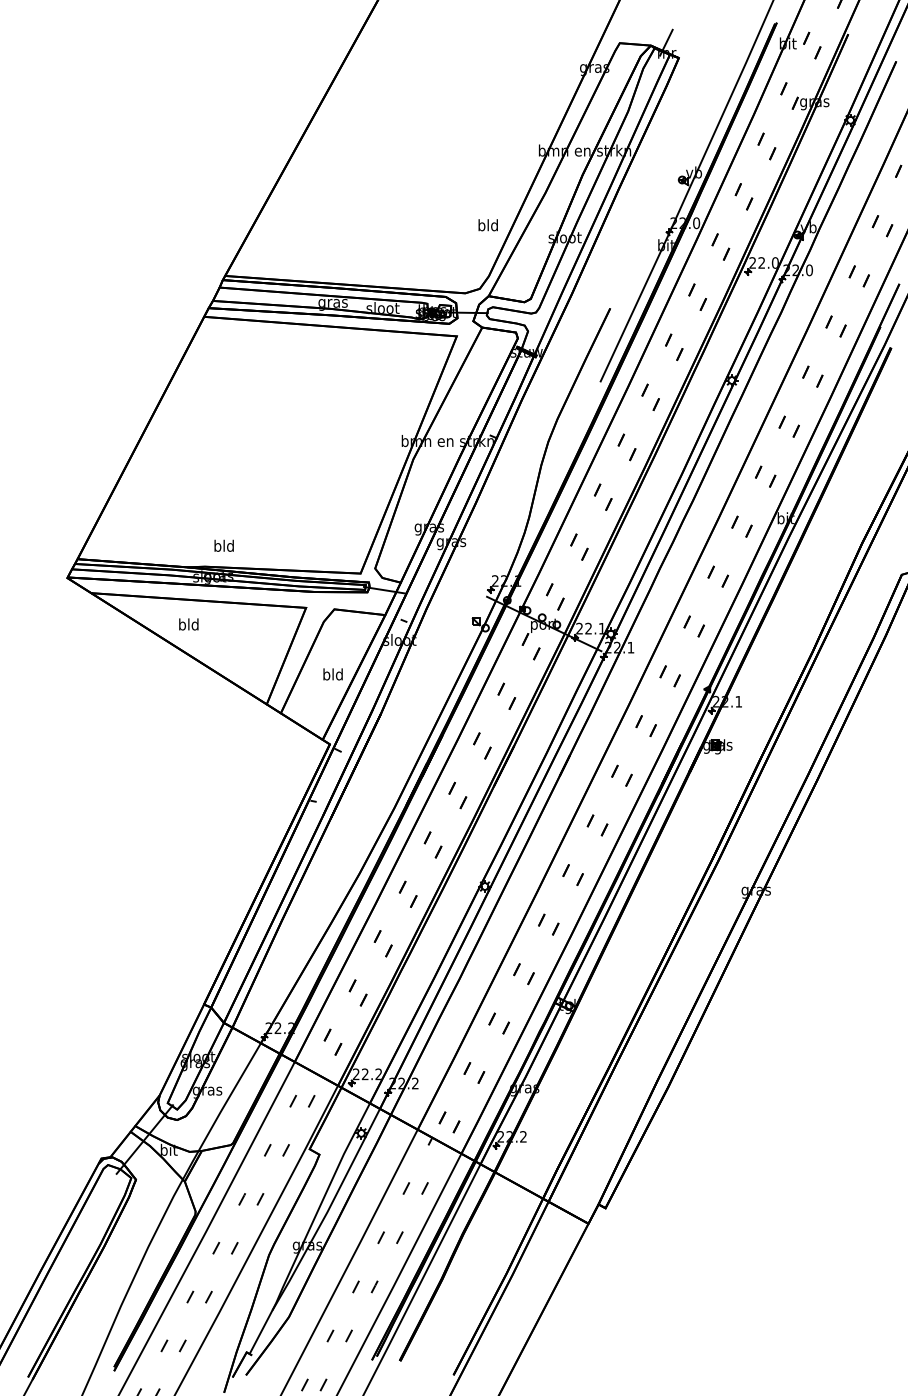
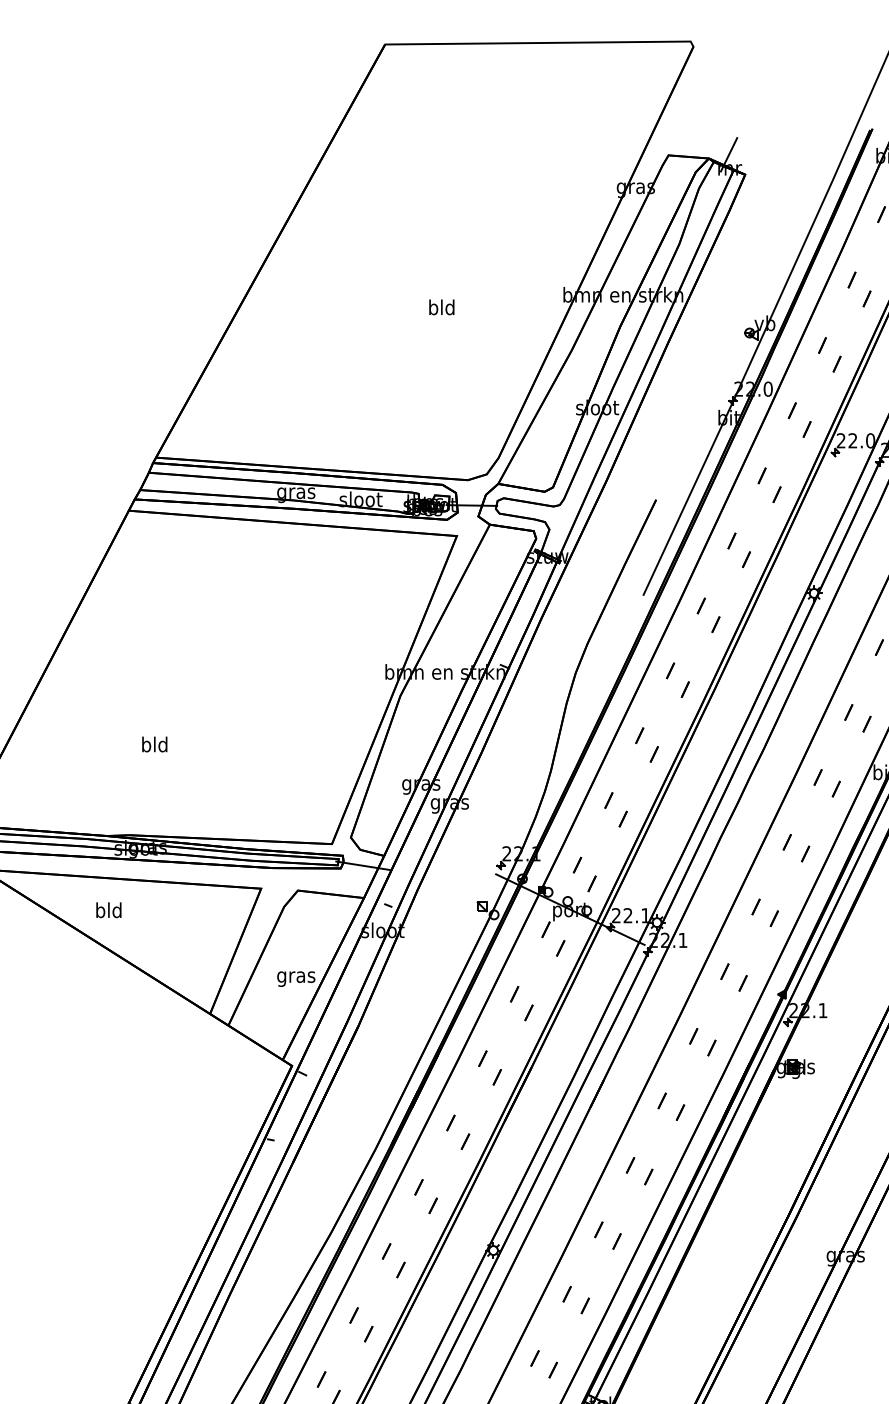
text: (487, 225) -> (440, 307), moved
text: (223, 545) -> (153, 744), moved
text: (332, 675) -> (295, 976), bld -> gras

